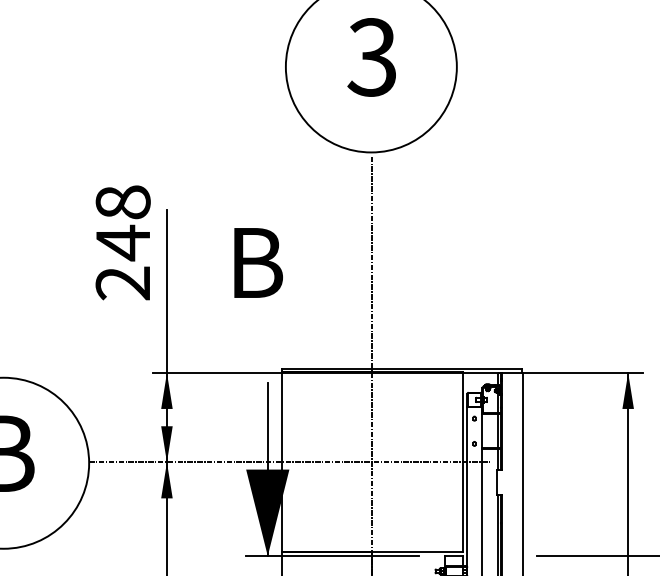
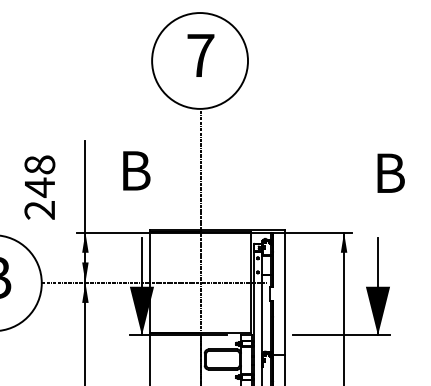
text: (372, 57) -> (200, 55), 3 -> 7
text: (122, 242) -> (39, 187), moved

